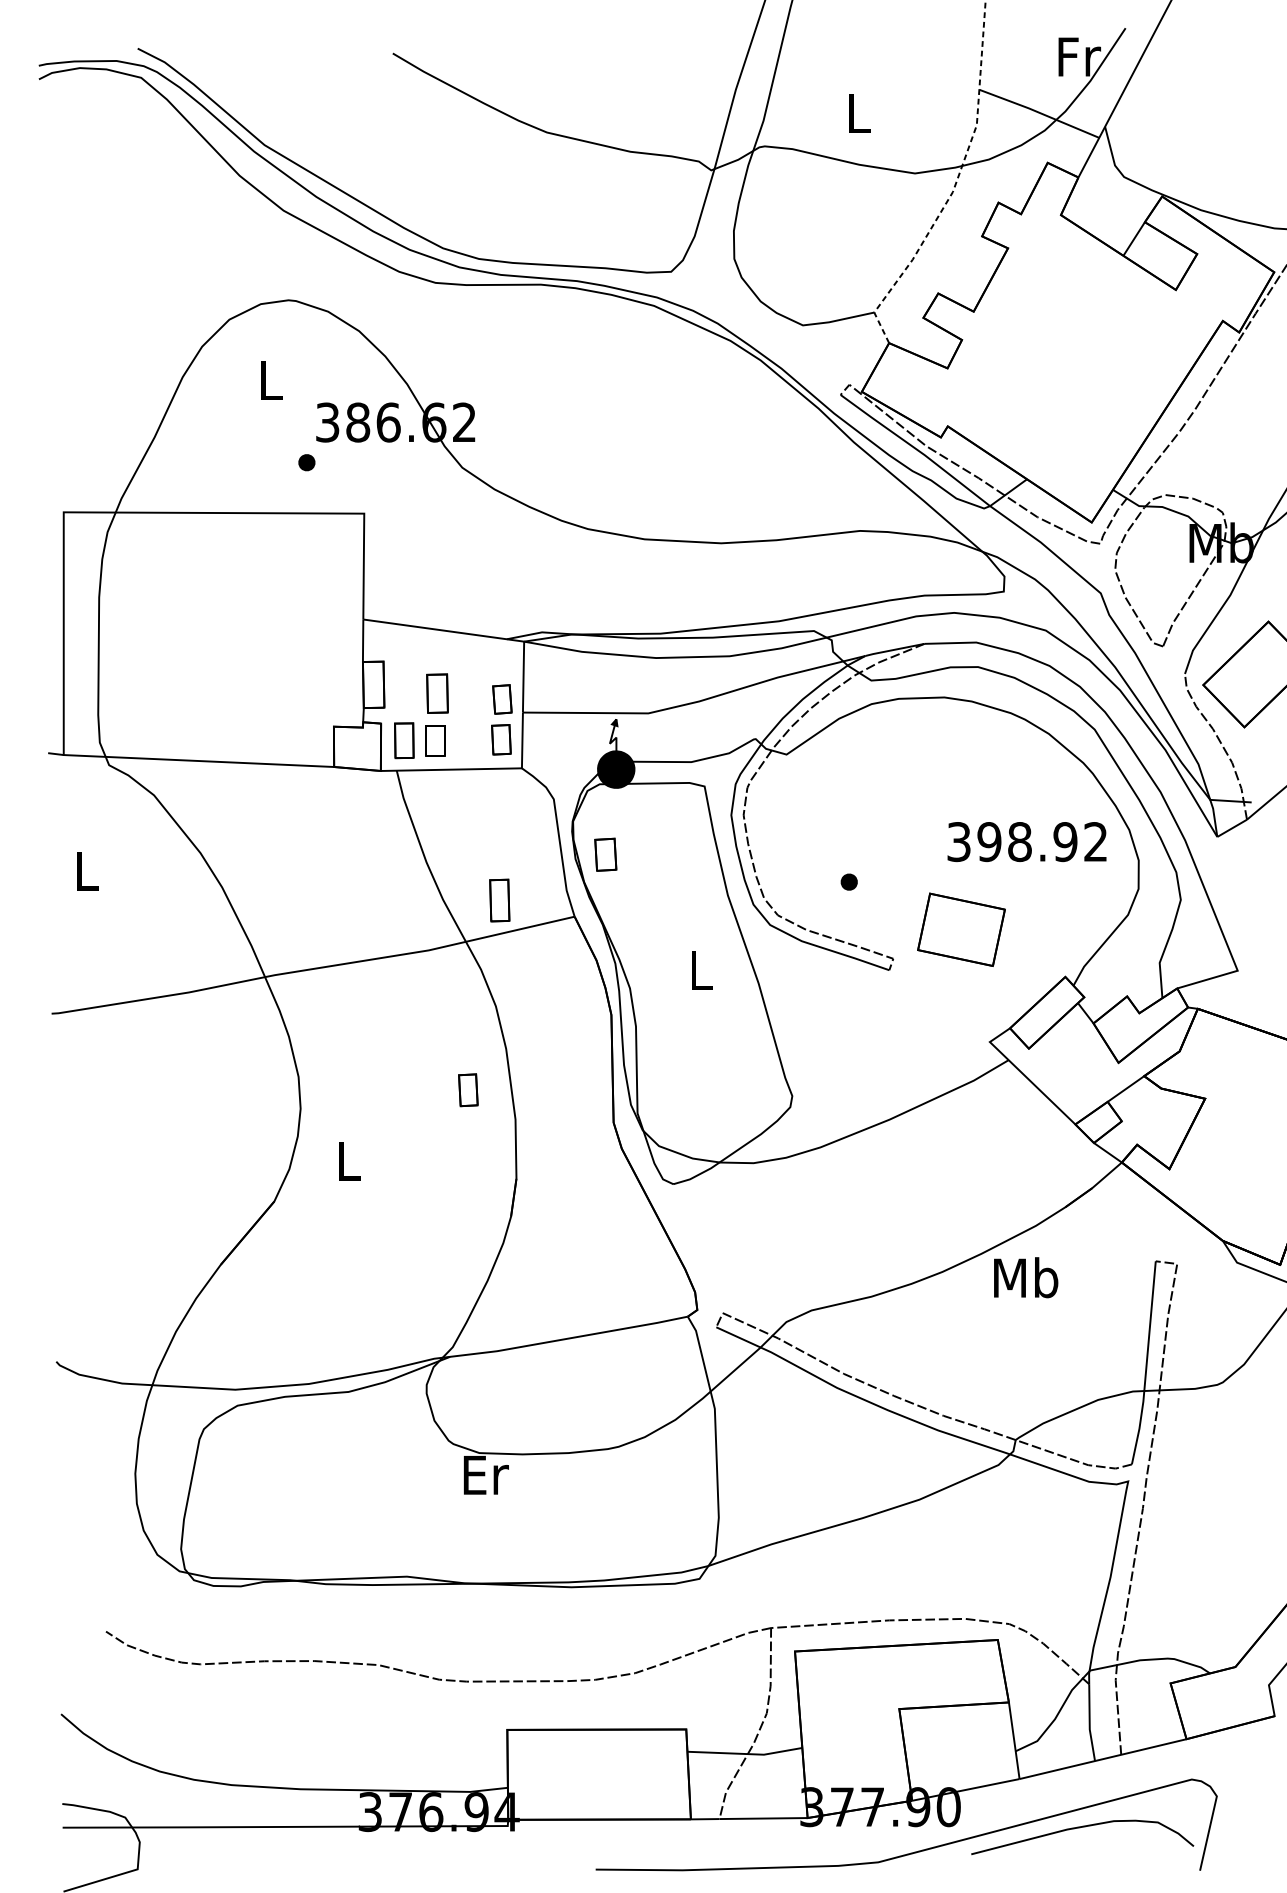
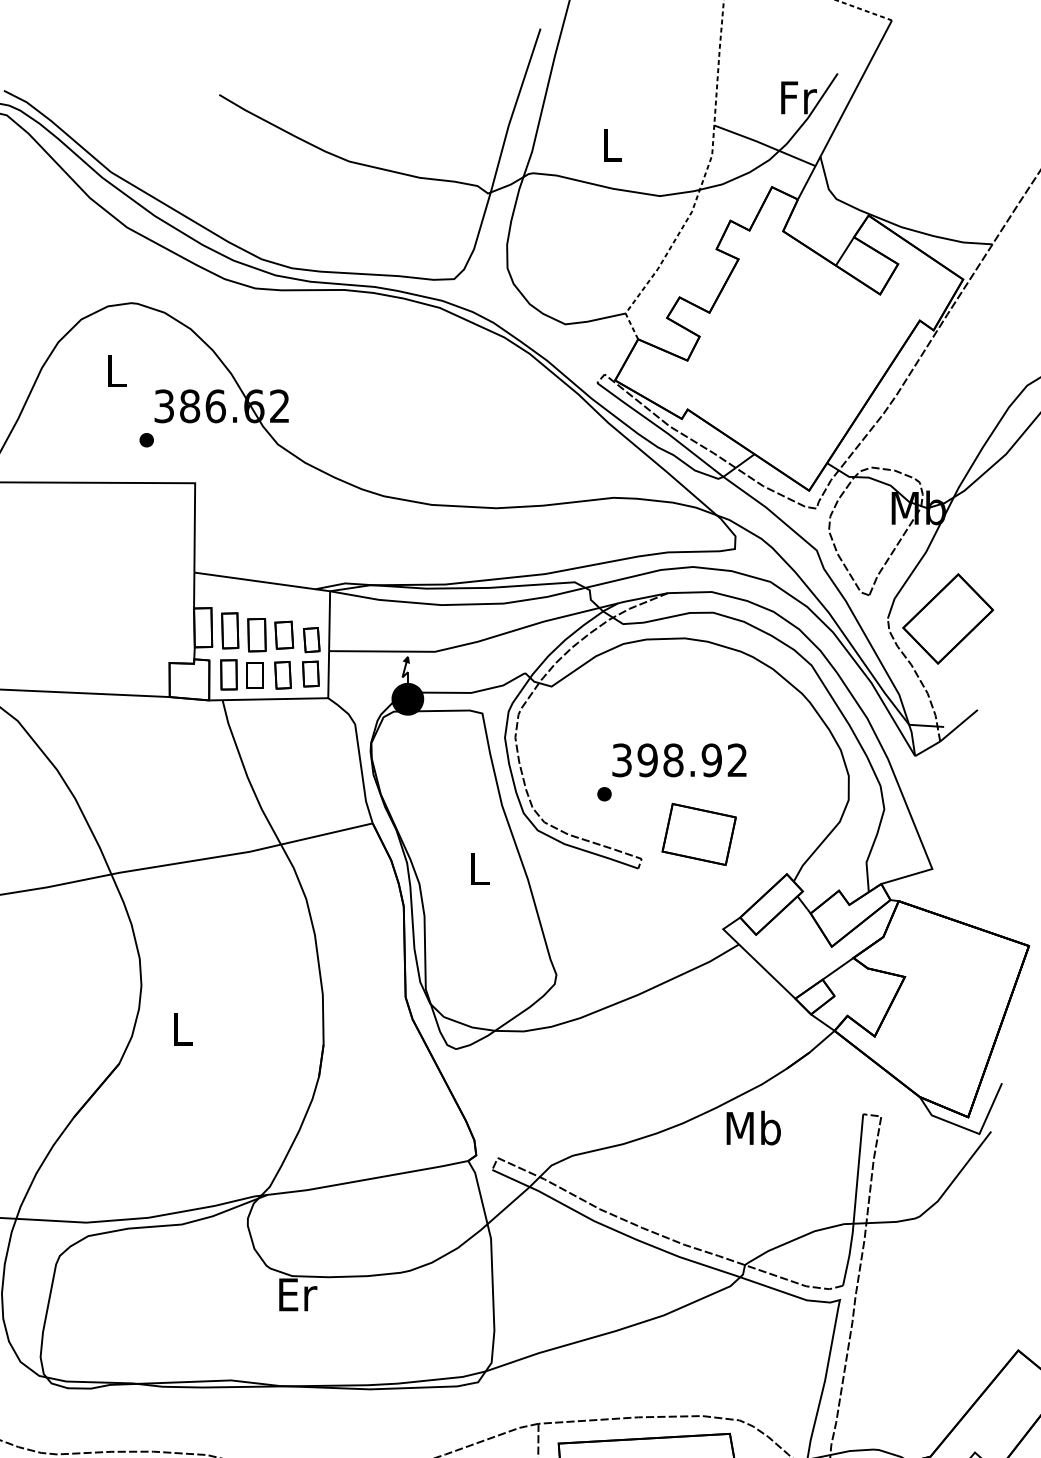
text: (1026, 842) -> (678, 760), moved
part: (605, 854) -> (283, 635), moved
part: (499, 900) -> (229, 630), moved
part: (468, 1090) -> (283, 675), moved

